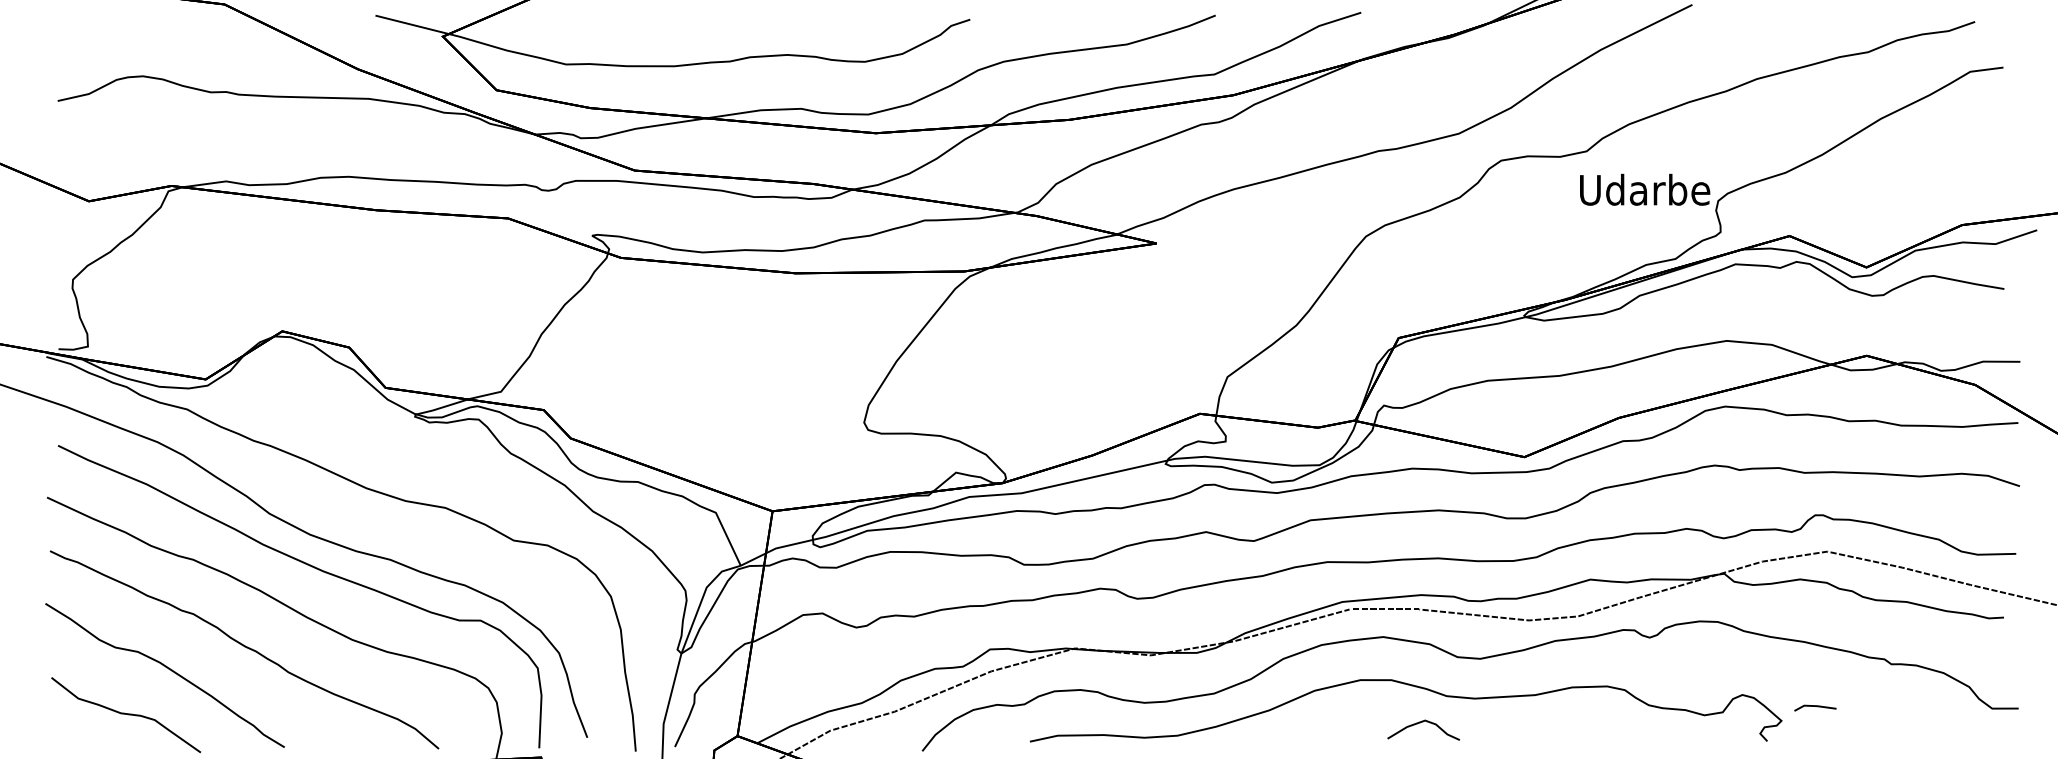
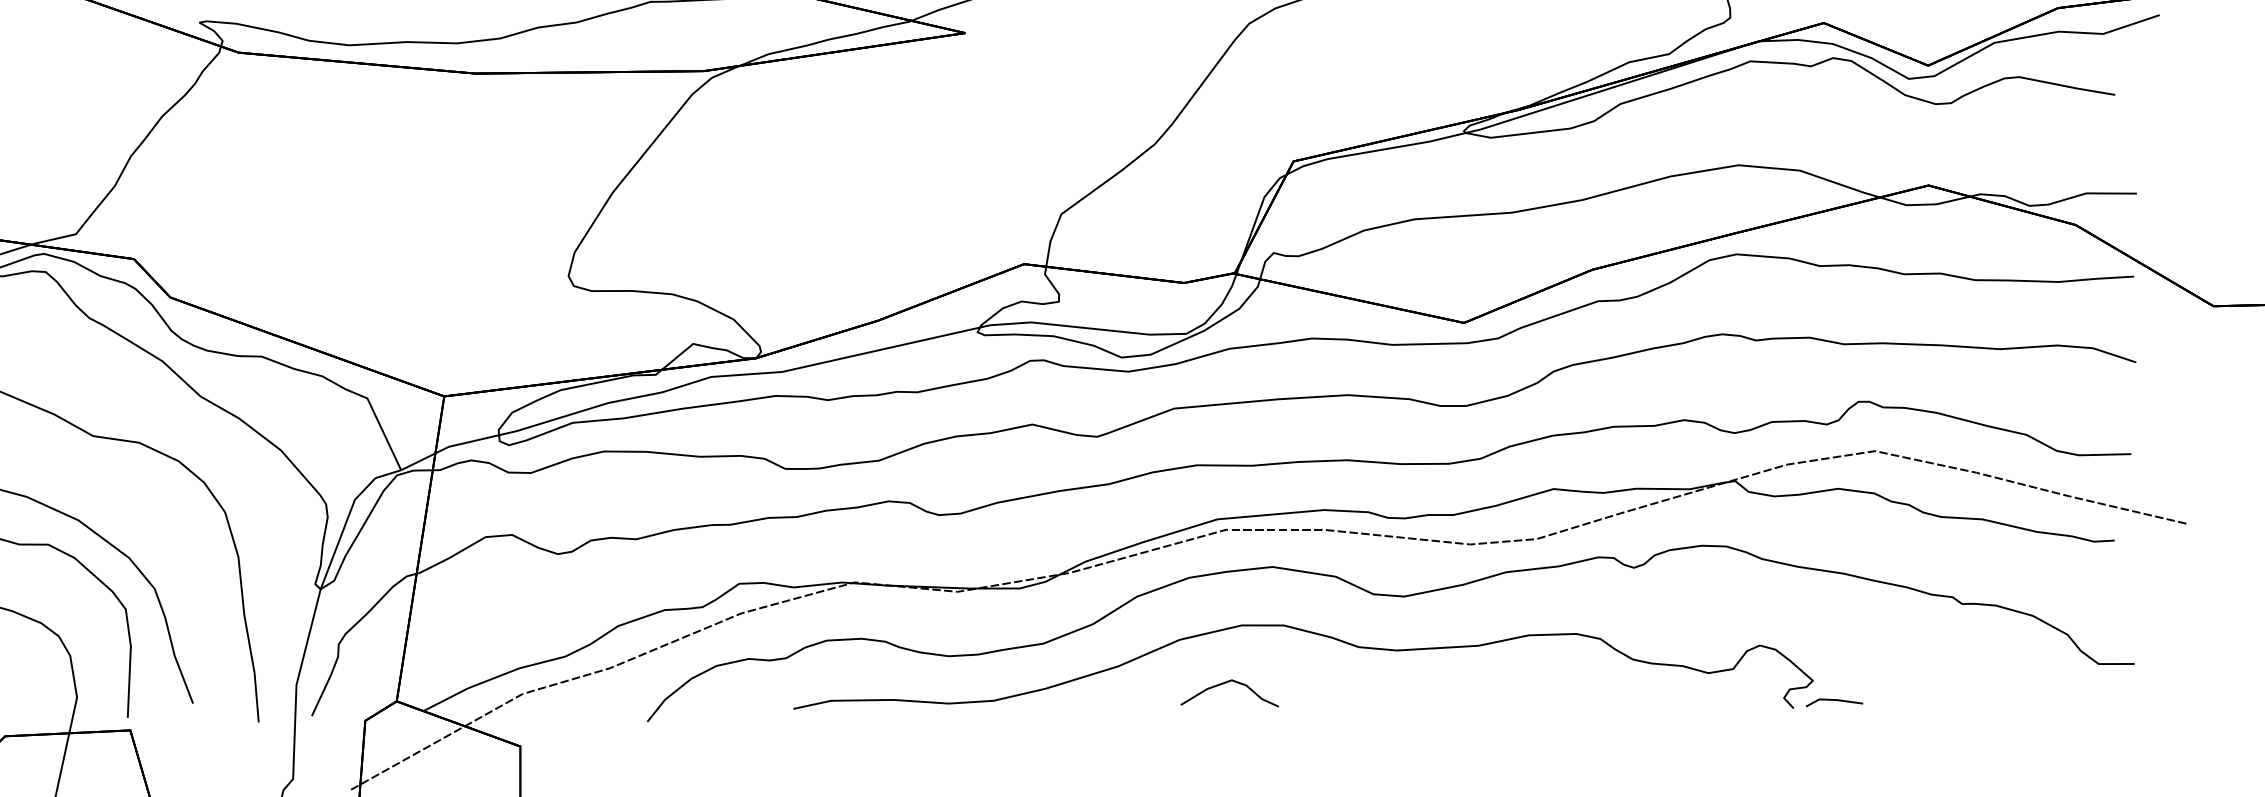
line: (1815, 706) -> (1834, 700), moved
curve: (1420, 723) -> (1225, 684), moved

